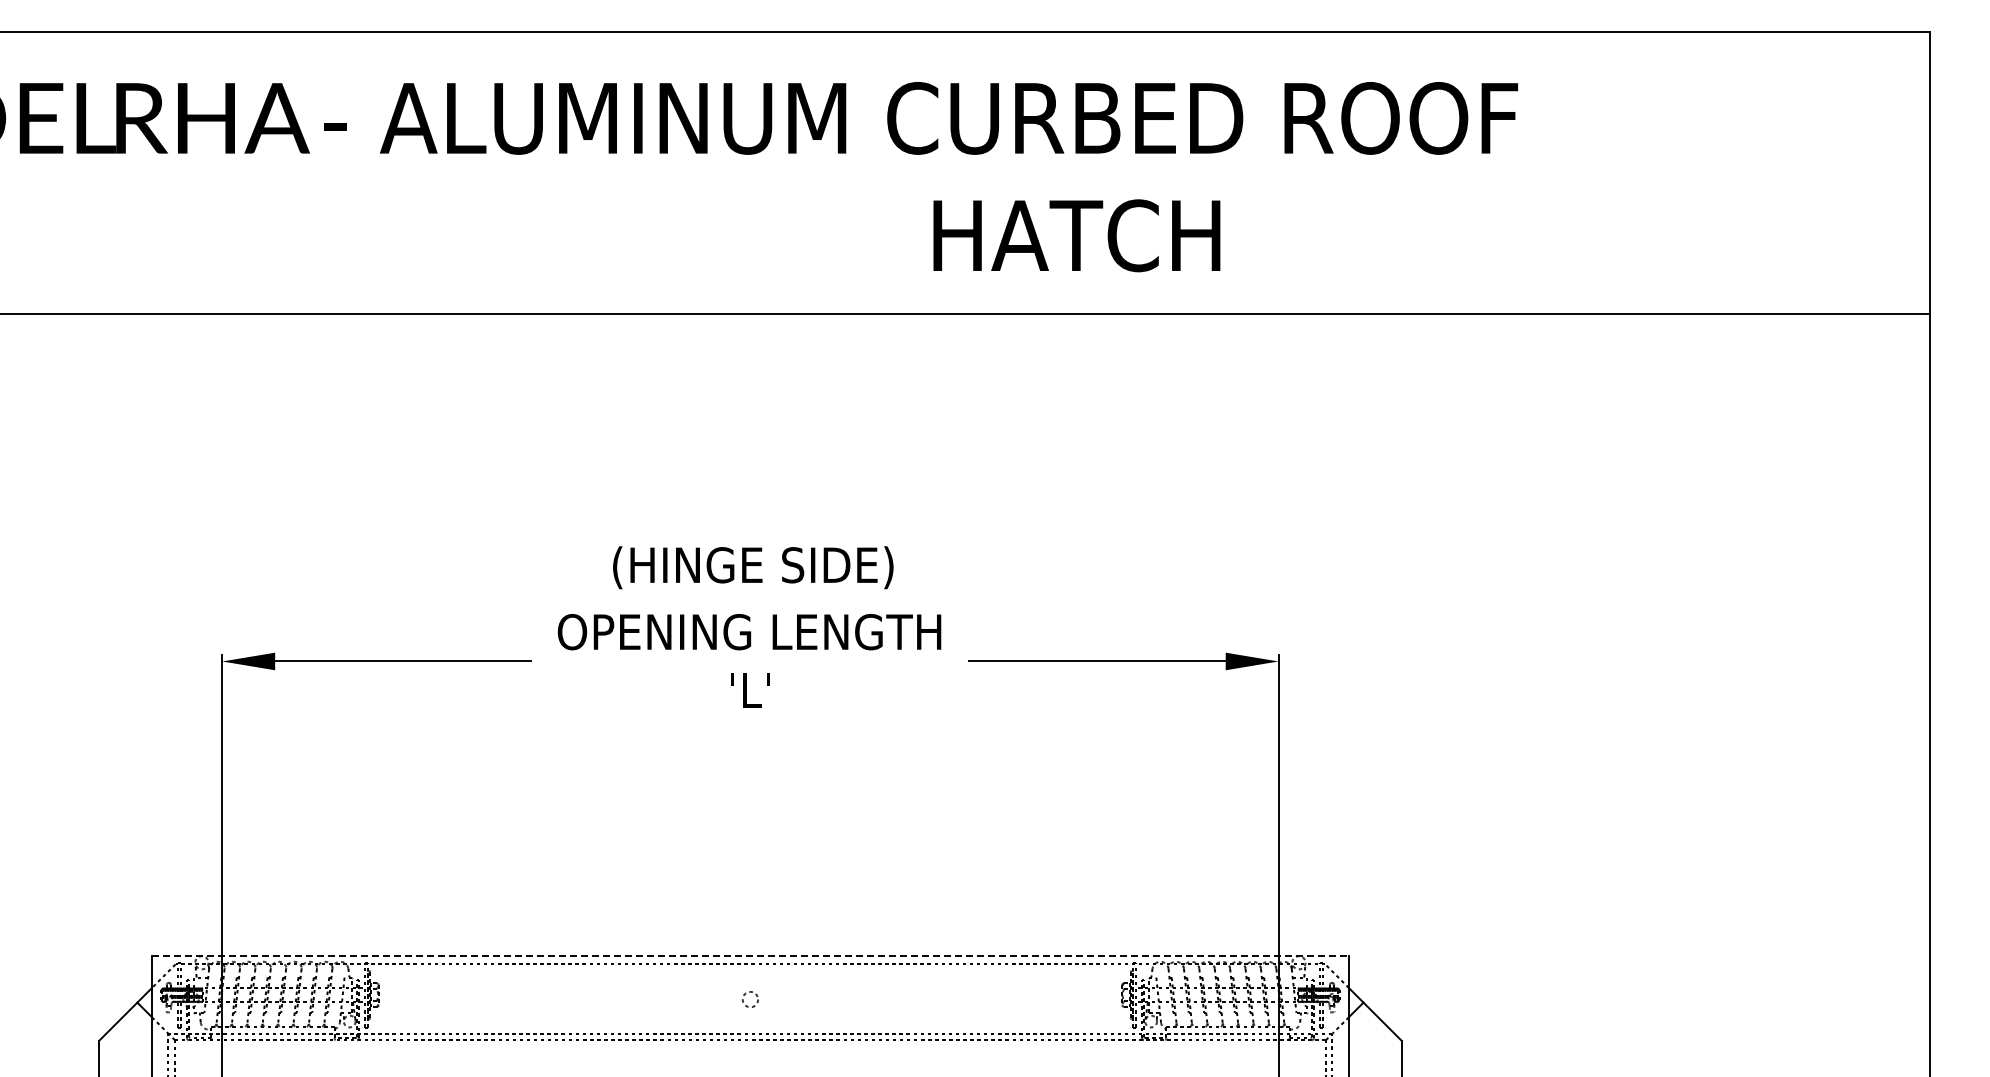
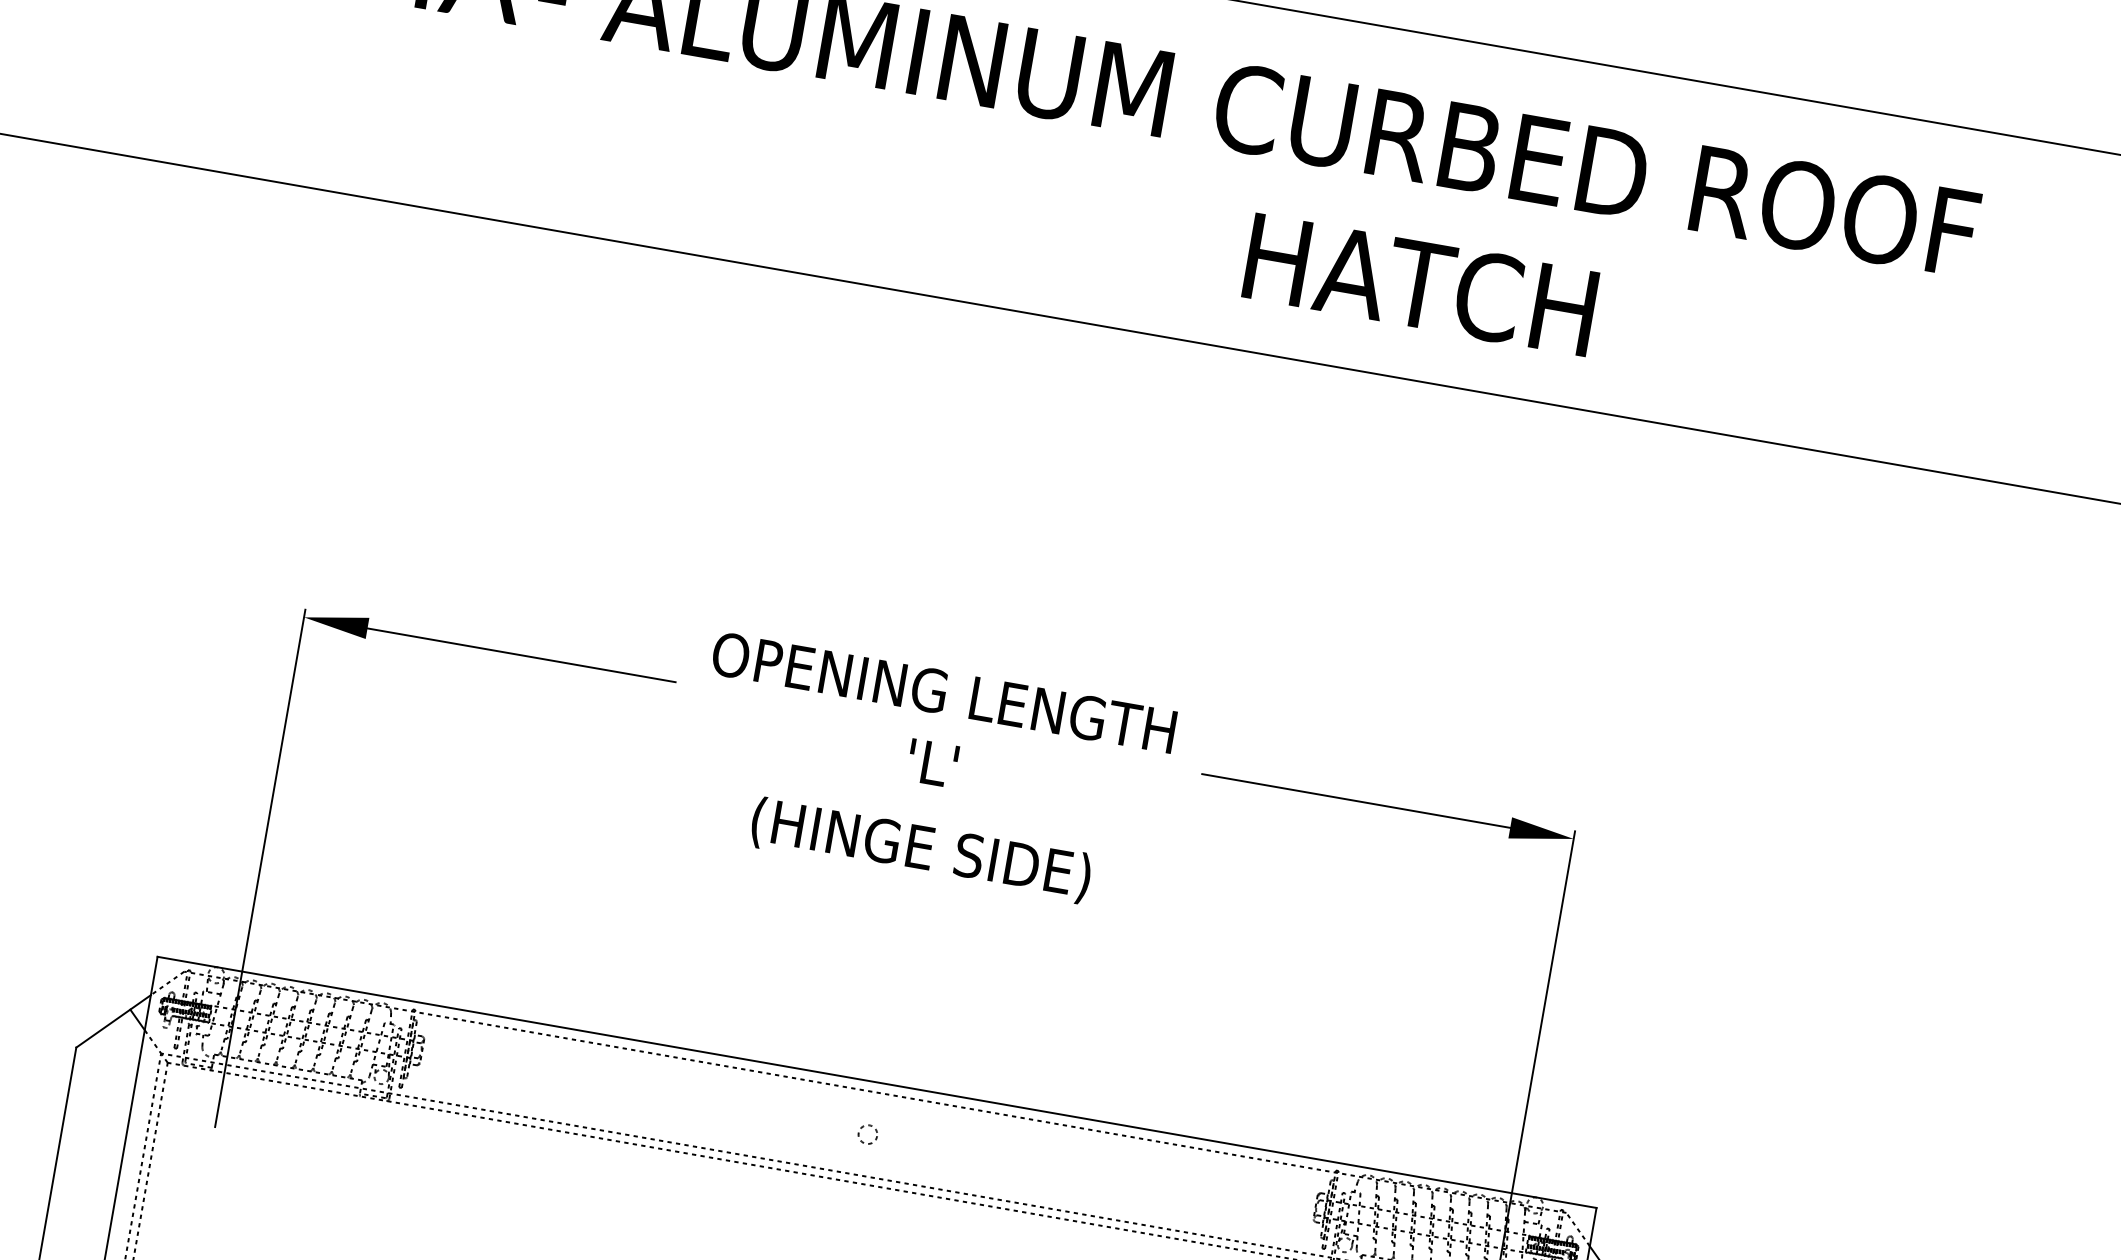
text: (753, 567) -> (921, 850), moved
line: (750, 956) -> (877, 1082), dashed -> solid

